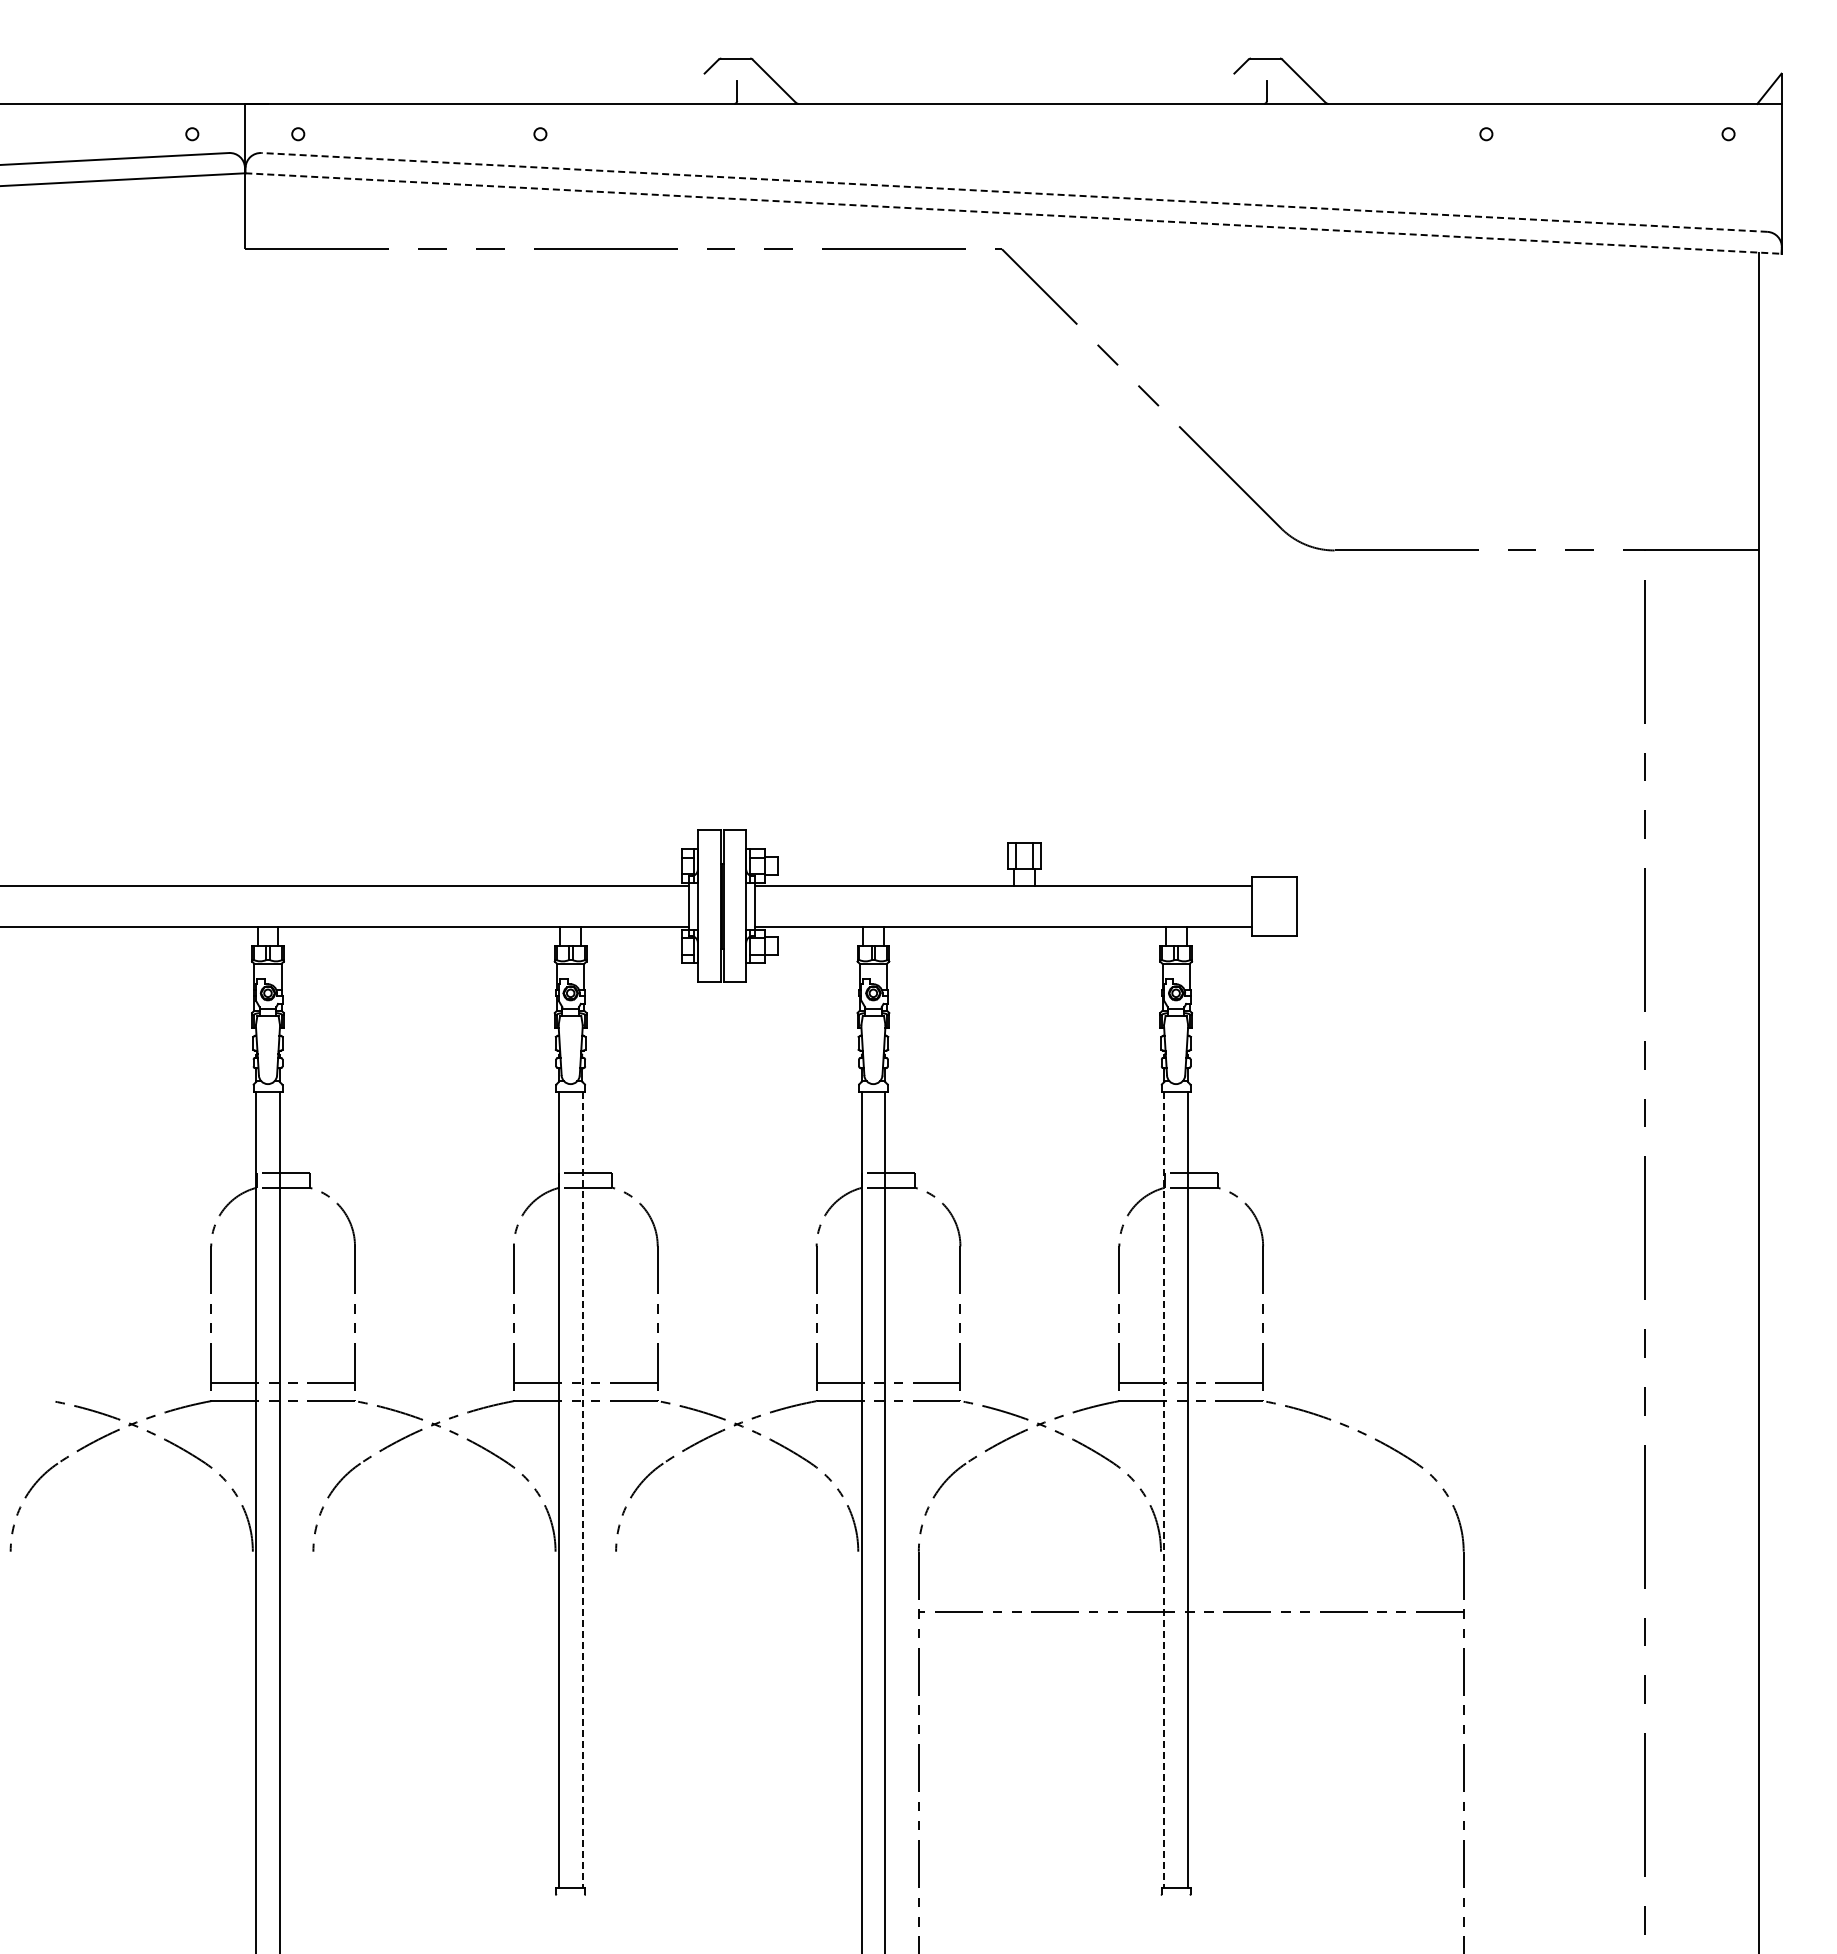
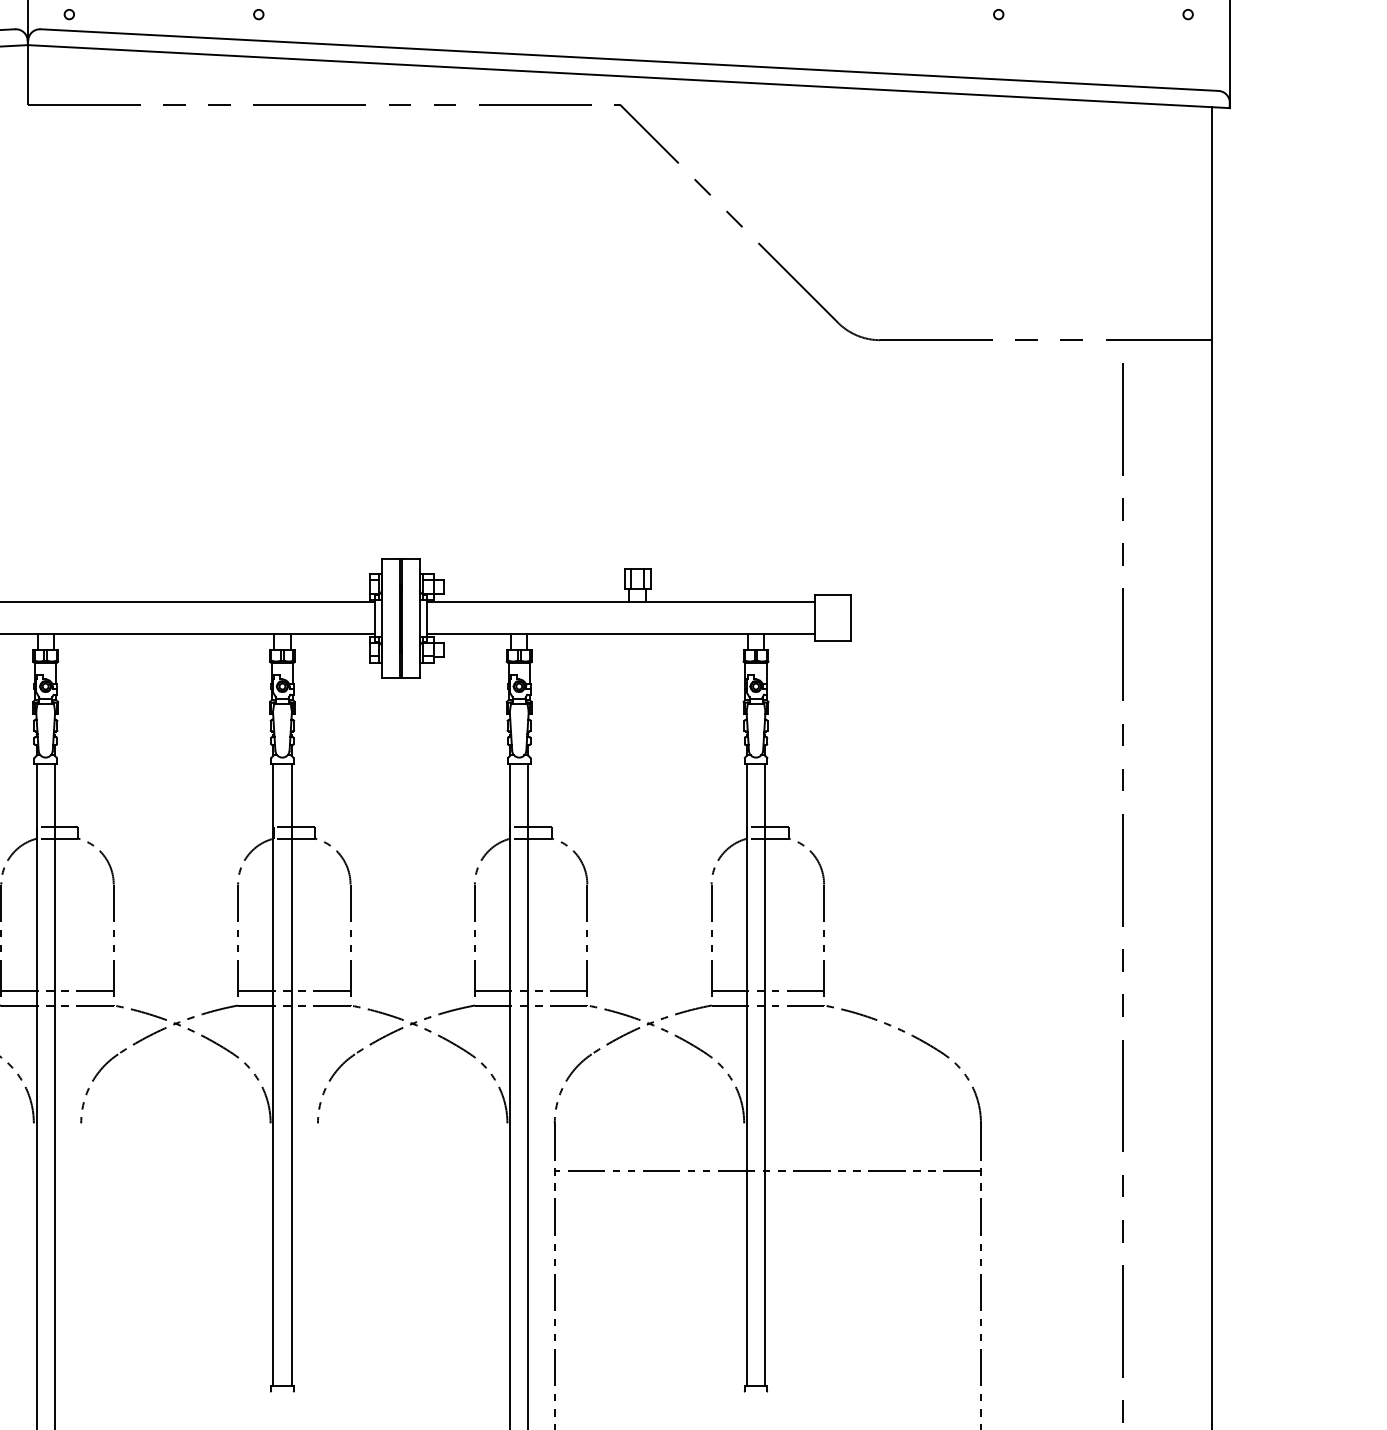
line: (1014, 192) -> (629, 60), dashed -> solid
line: (1013, 213) -> (628, 76), dashed -> solid
line: (582, 1490) -> (291, 1075), dashed -> solid
line: (1164, 1490) -> (746, 1075), dashed -> solid

